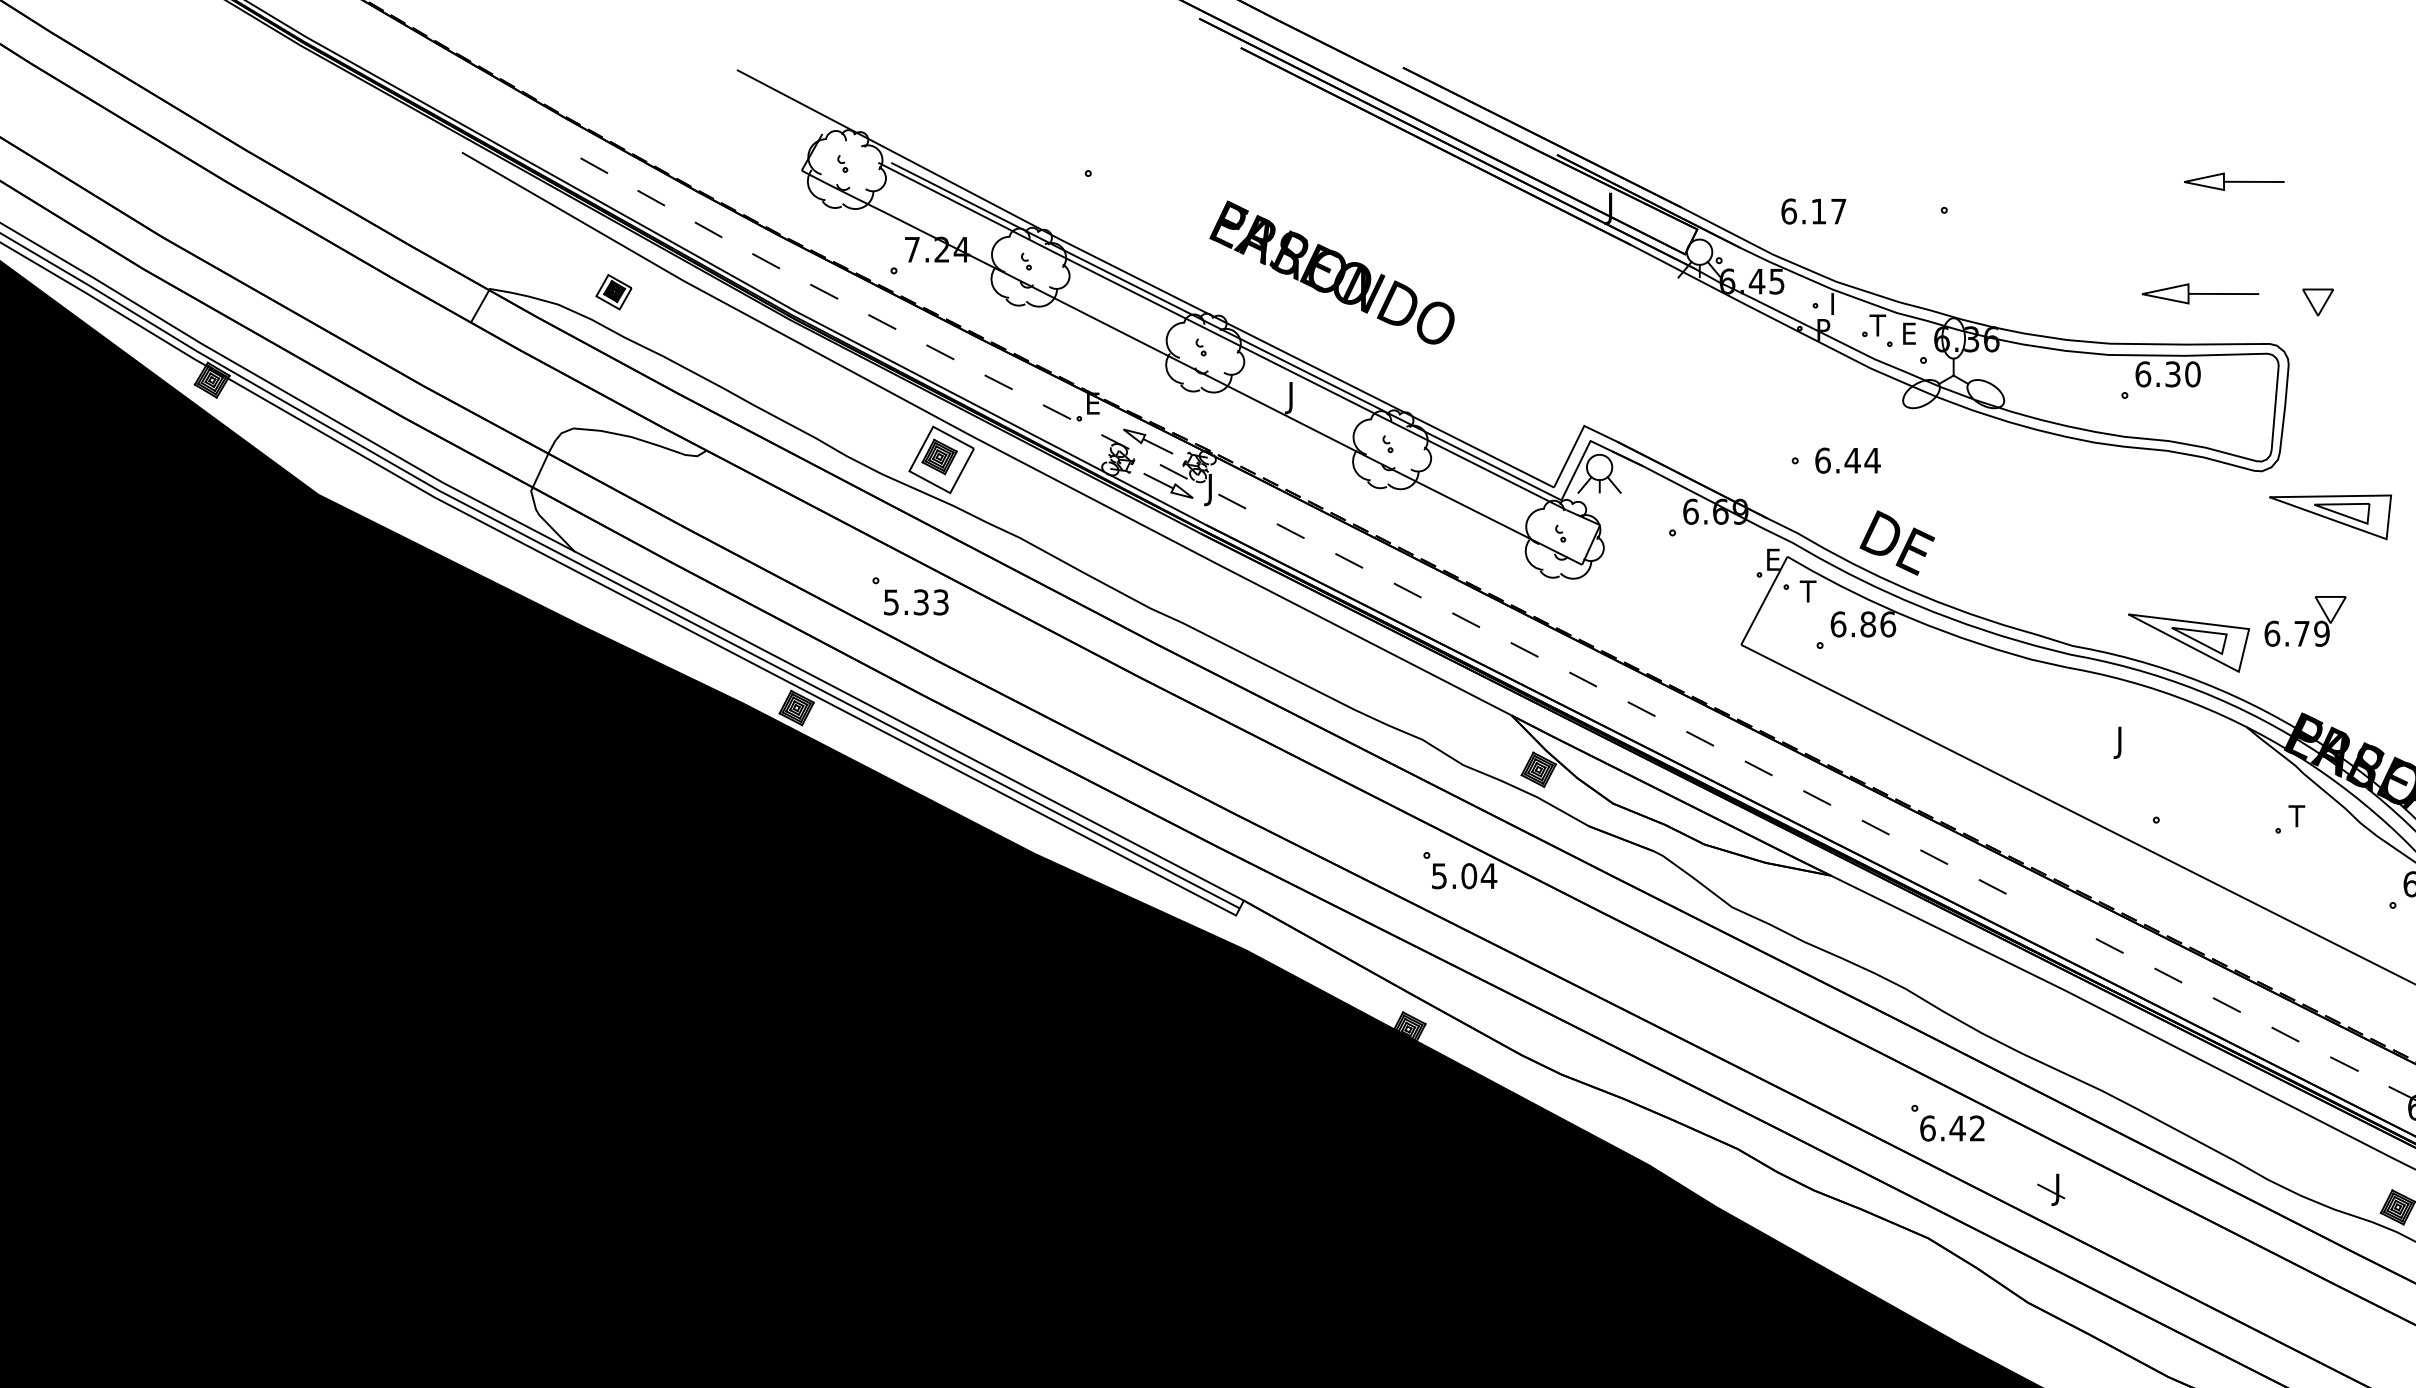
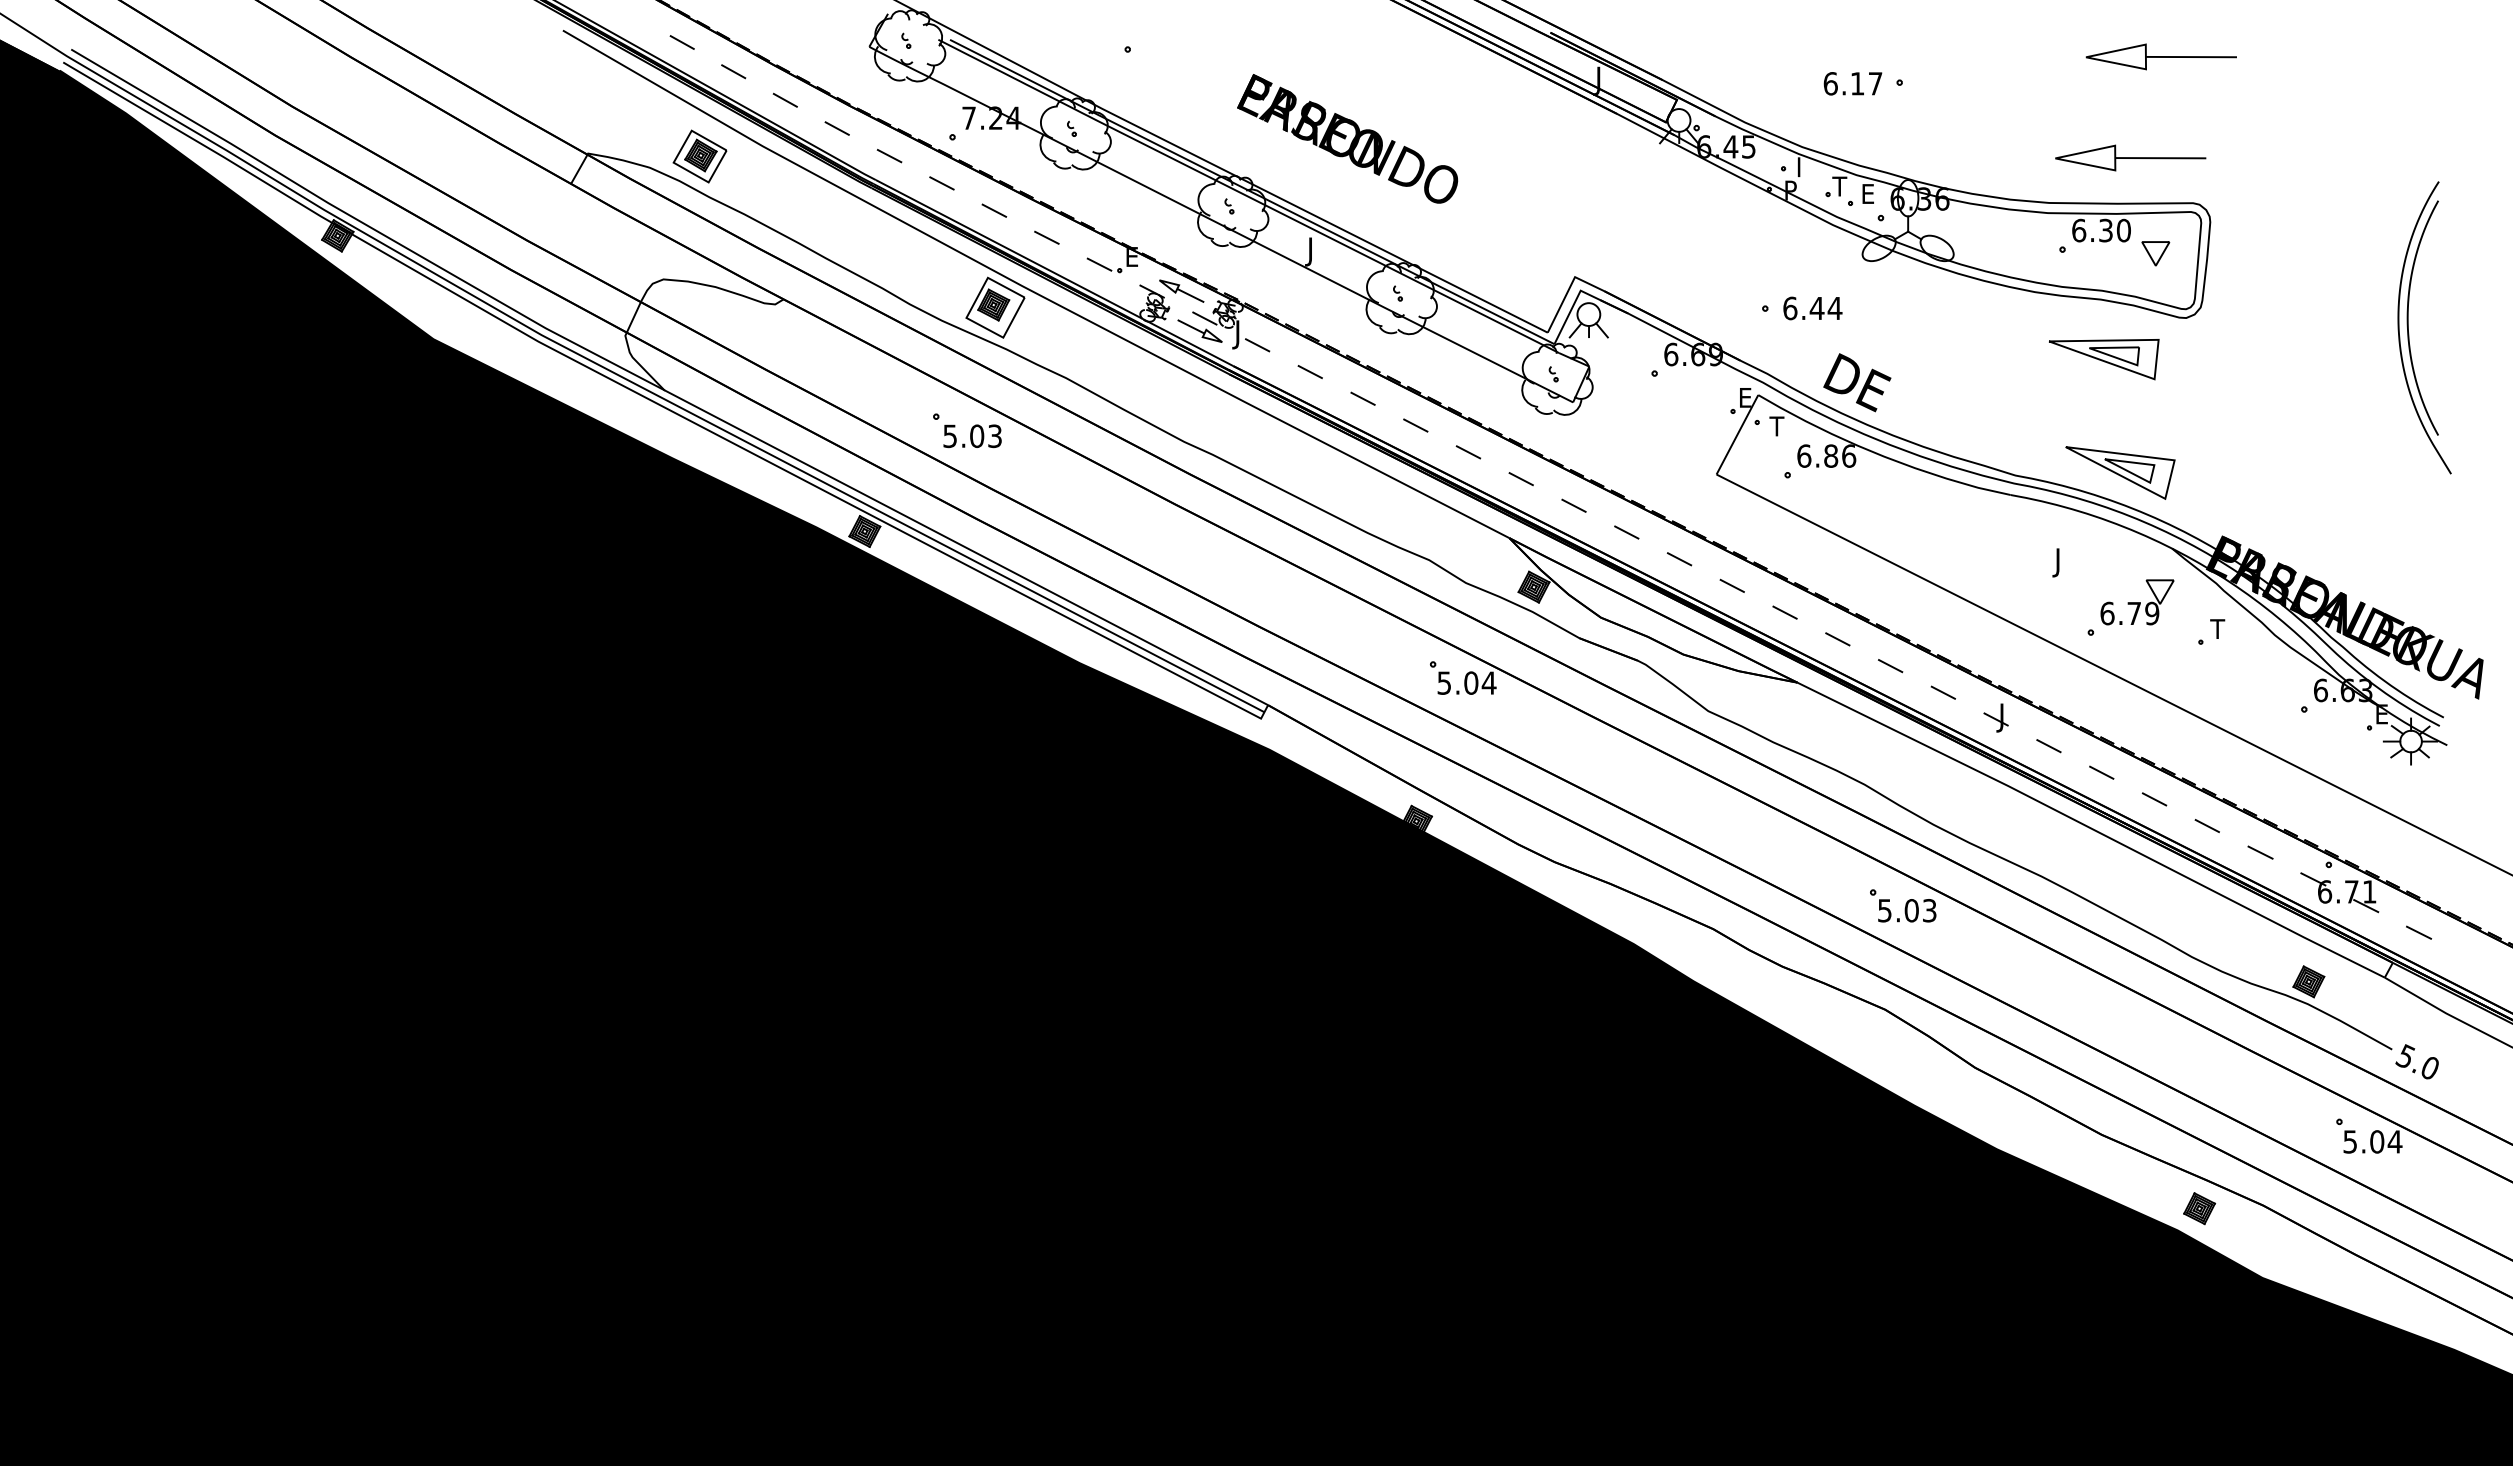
part: (2233, 181) -> (2160, 56), size x1.67
text: (1813, 211) -> (1852, 83), moved
part: (613, 292) -> (699, 156), size x1.67
part: (2200, 293) -> (2130, 157), size x1.43
part: (2317, 302) -> (2155, 253), moved
part: (2331, 517) -> (2104, 359), moved
text: (921, 602) -> (977, 436), 5.33 -> 5.03
part: (2305, 621) -> (2137, 602), moved
text: (1952, 1128) -> (1907, 910), 6.42 -> 5.03
part: (2050, 1189) -> (1995, 717), moved

